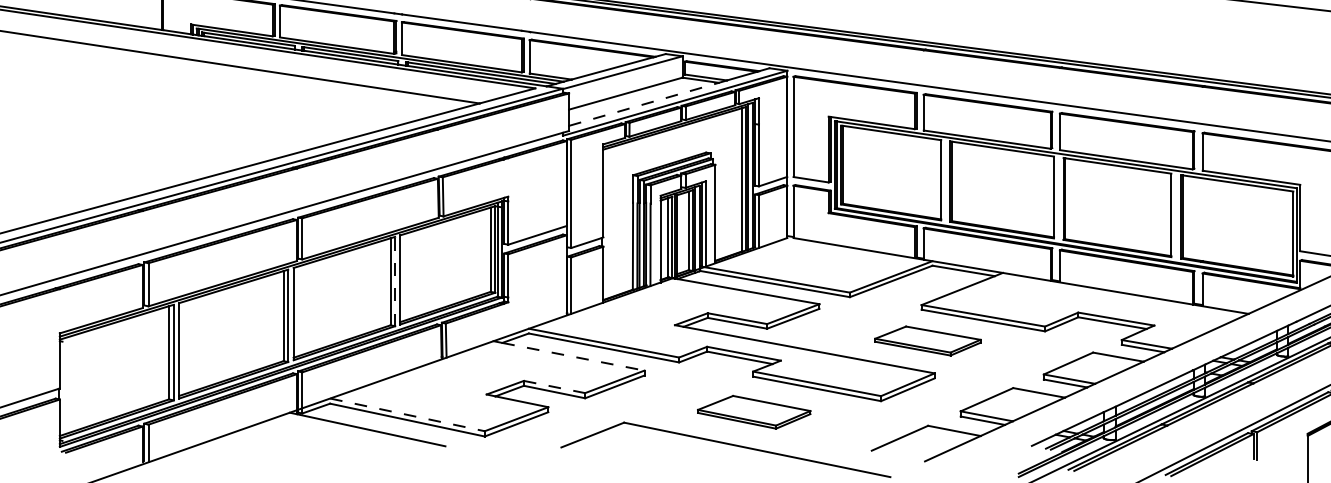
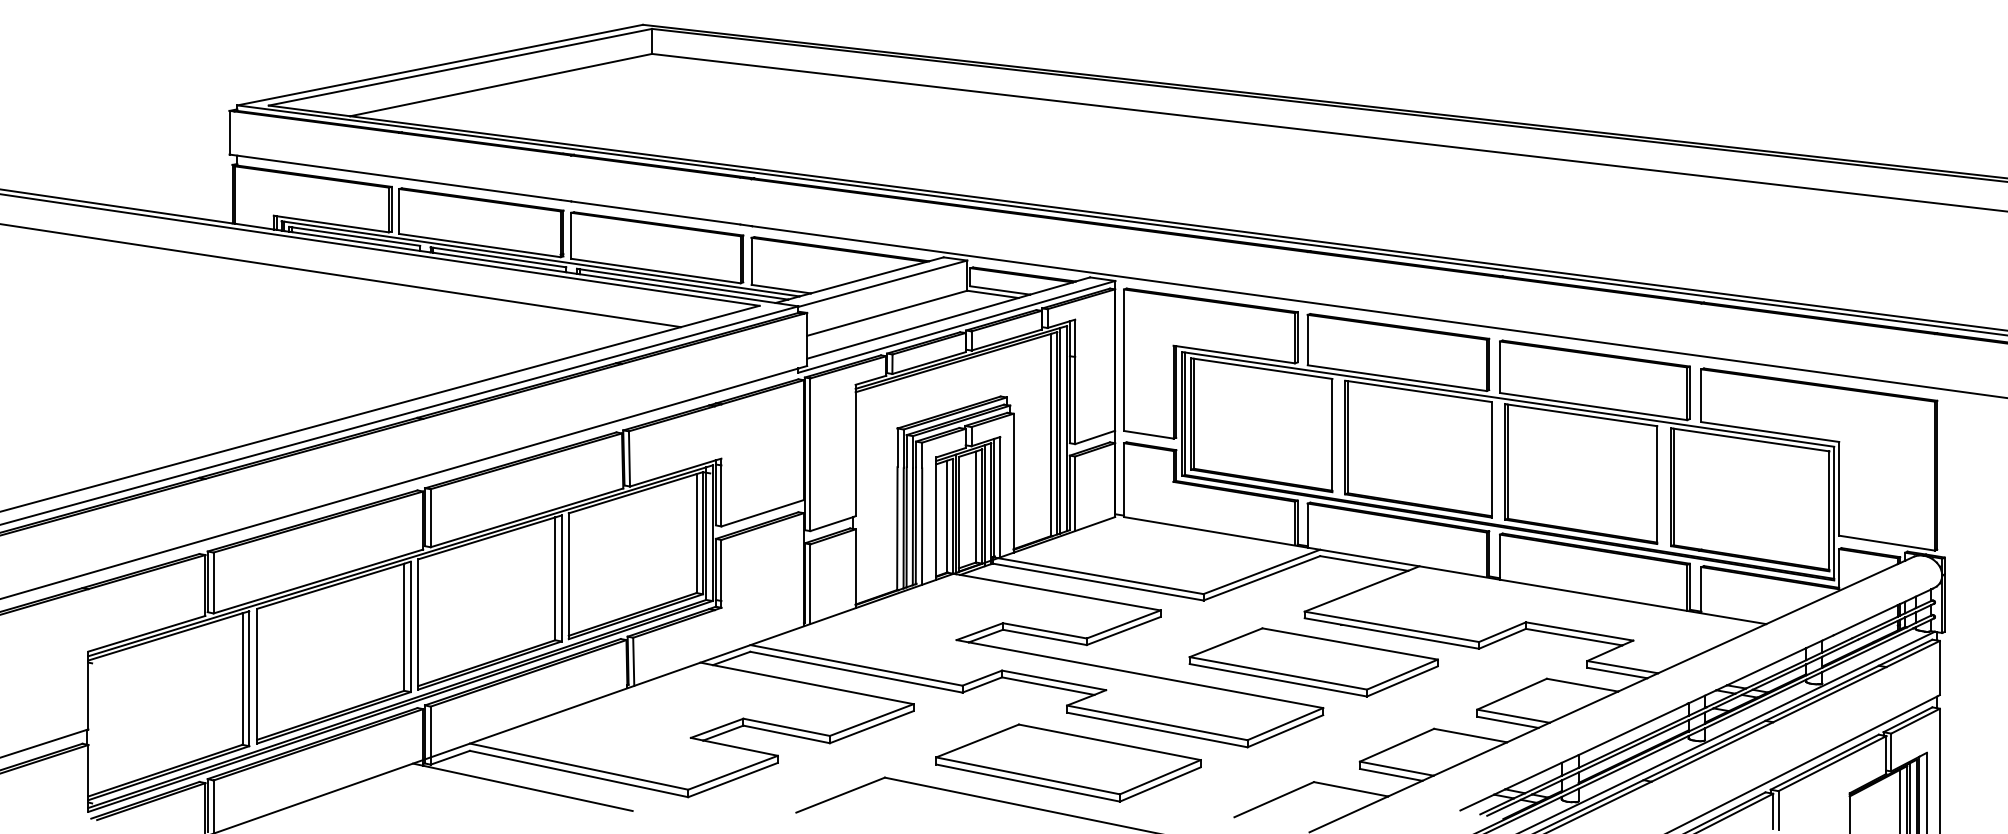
line: (643, 104) -> (912, 328), dashed -> solid
line: (395, 280) -> (561, 577), dashed -> solid
part: (927, 341) -> (1313, 662), size x1.67
line: (573, 356) -> (813, 684), dashed -> solid
line: (555, 387) -> (787, 727), dashed -> solid
part: (754, 411) -> (1068, 762), size x1.67
line: (407, 414) -> (579, 766), dashed -> solid

